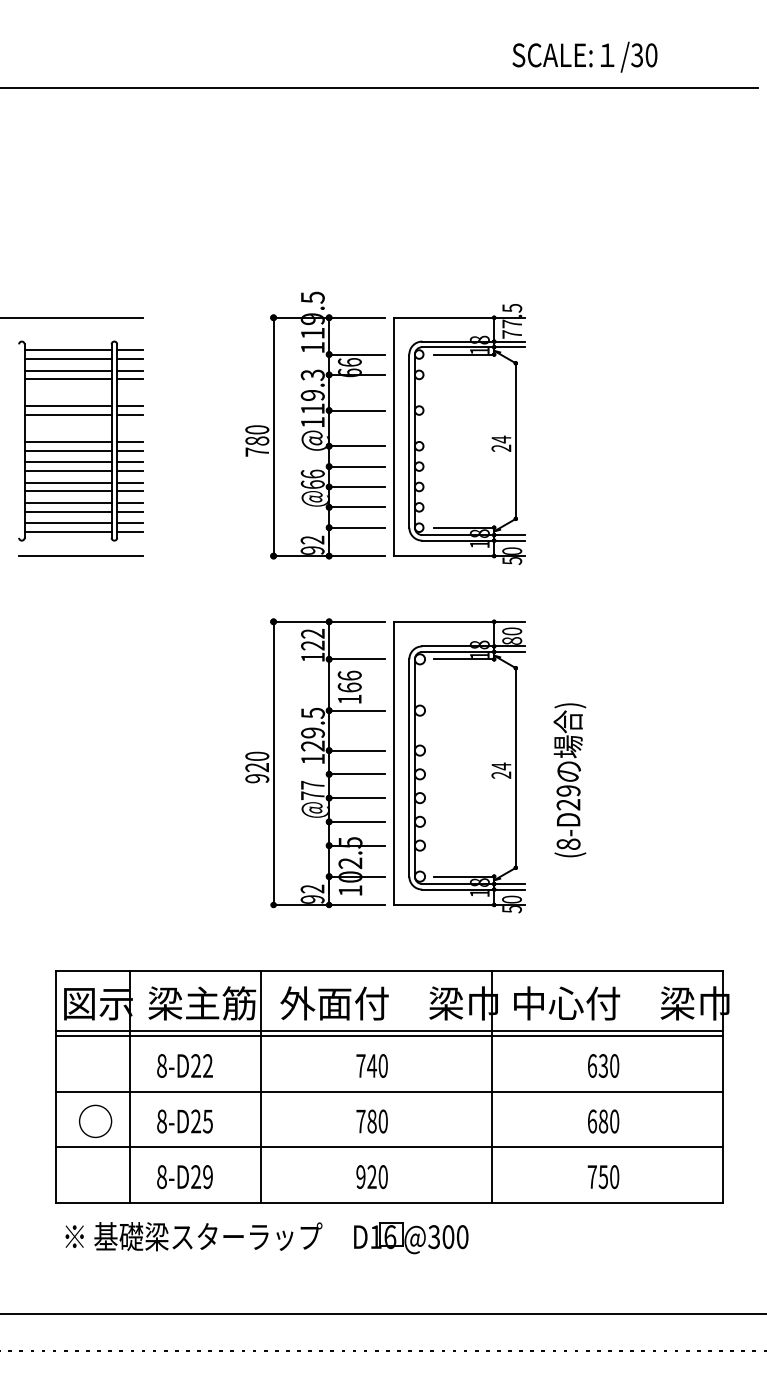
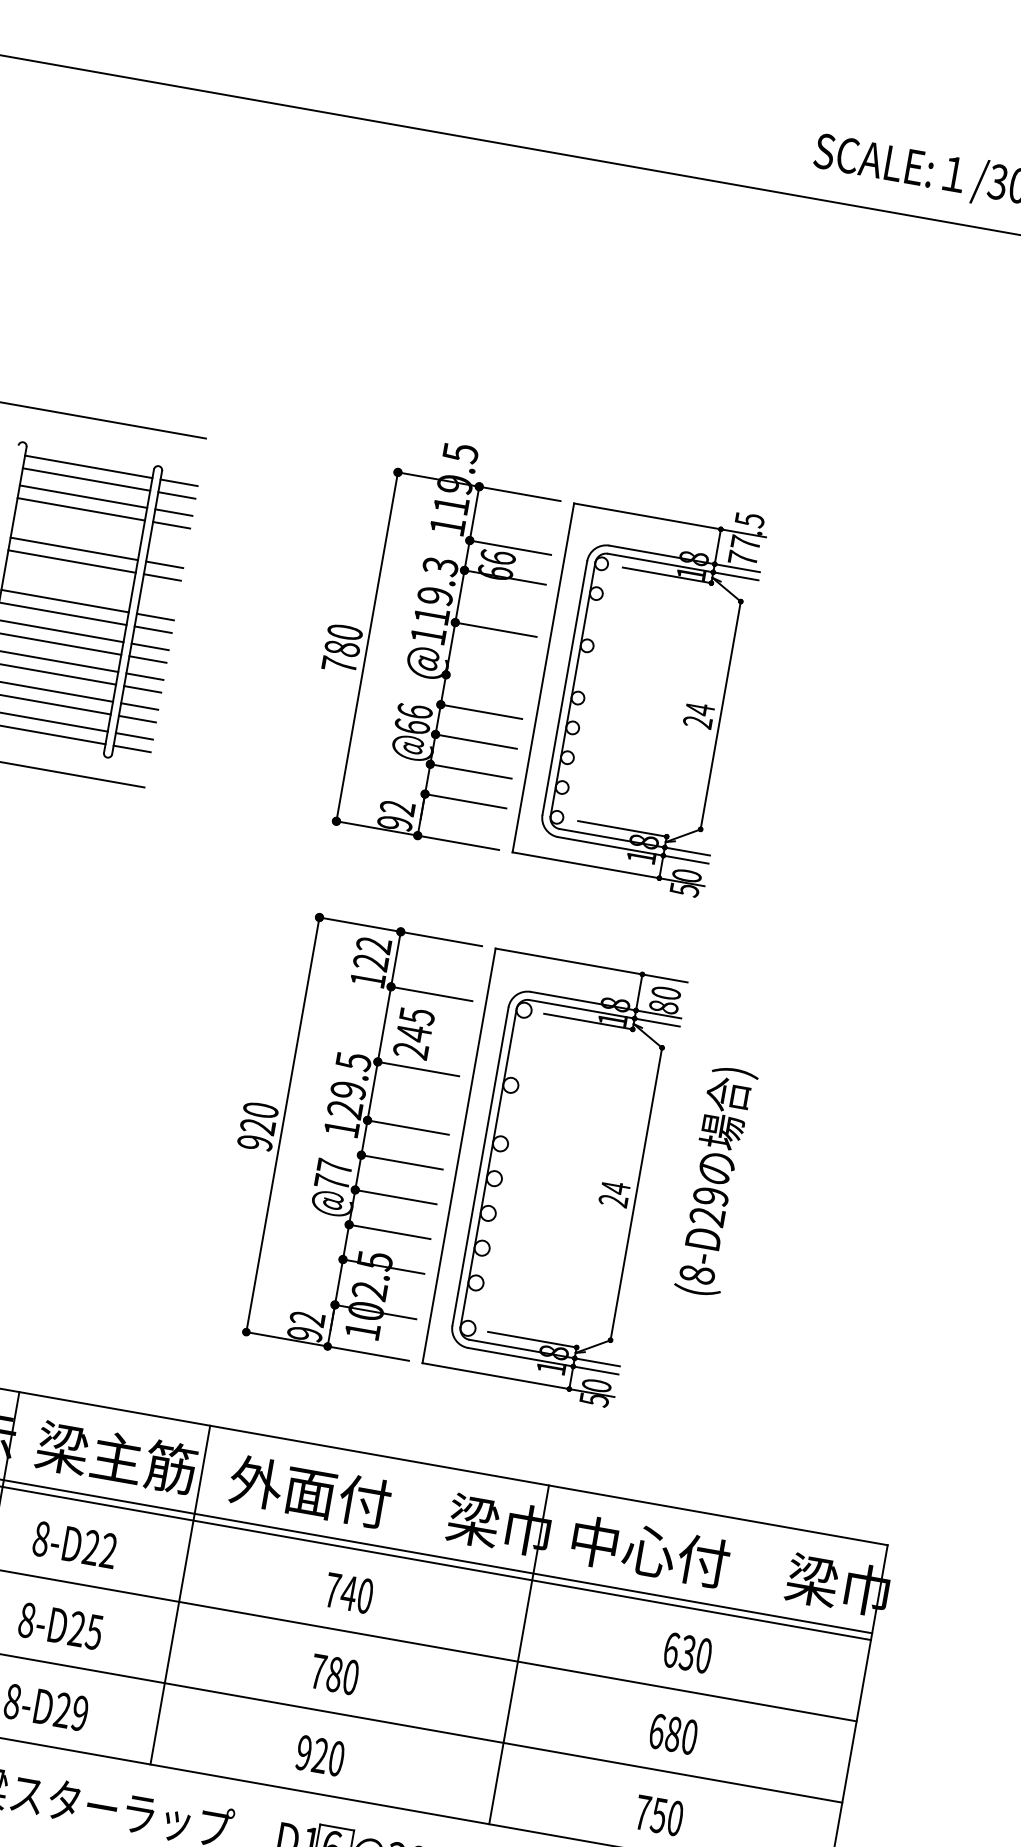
line: (356, 446) -> (486, 682), removed
text: (349, 687) -> (413, 1033), 166 -> 245
text: (569, 780) -> (715, 1181), moved

